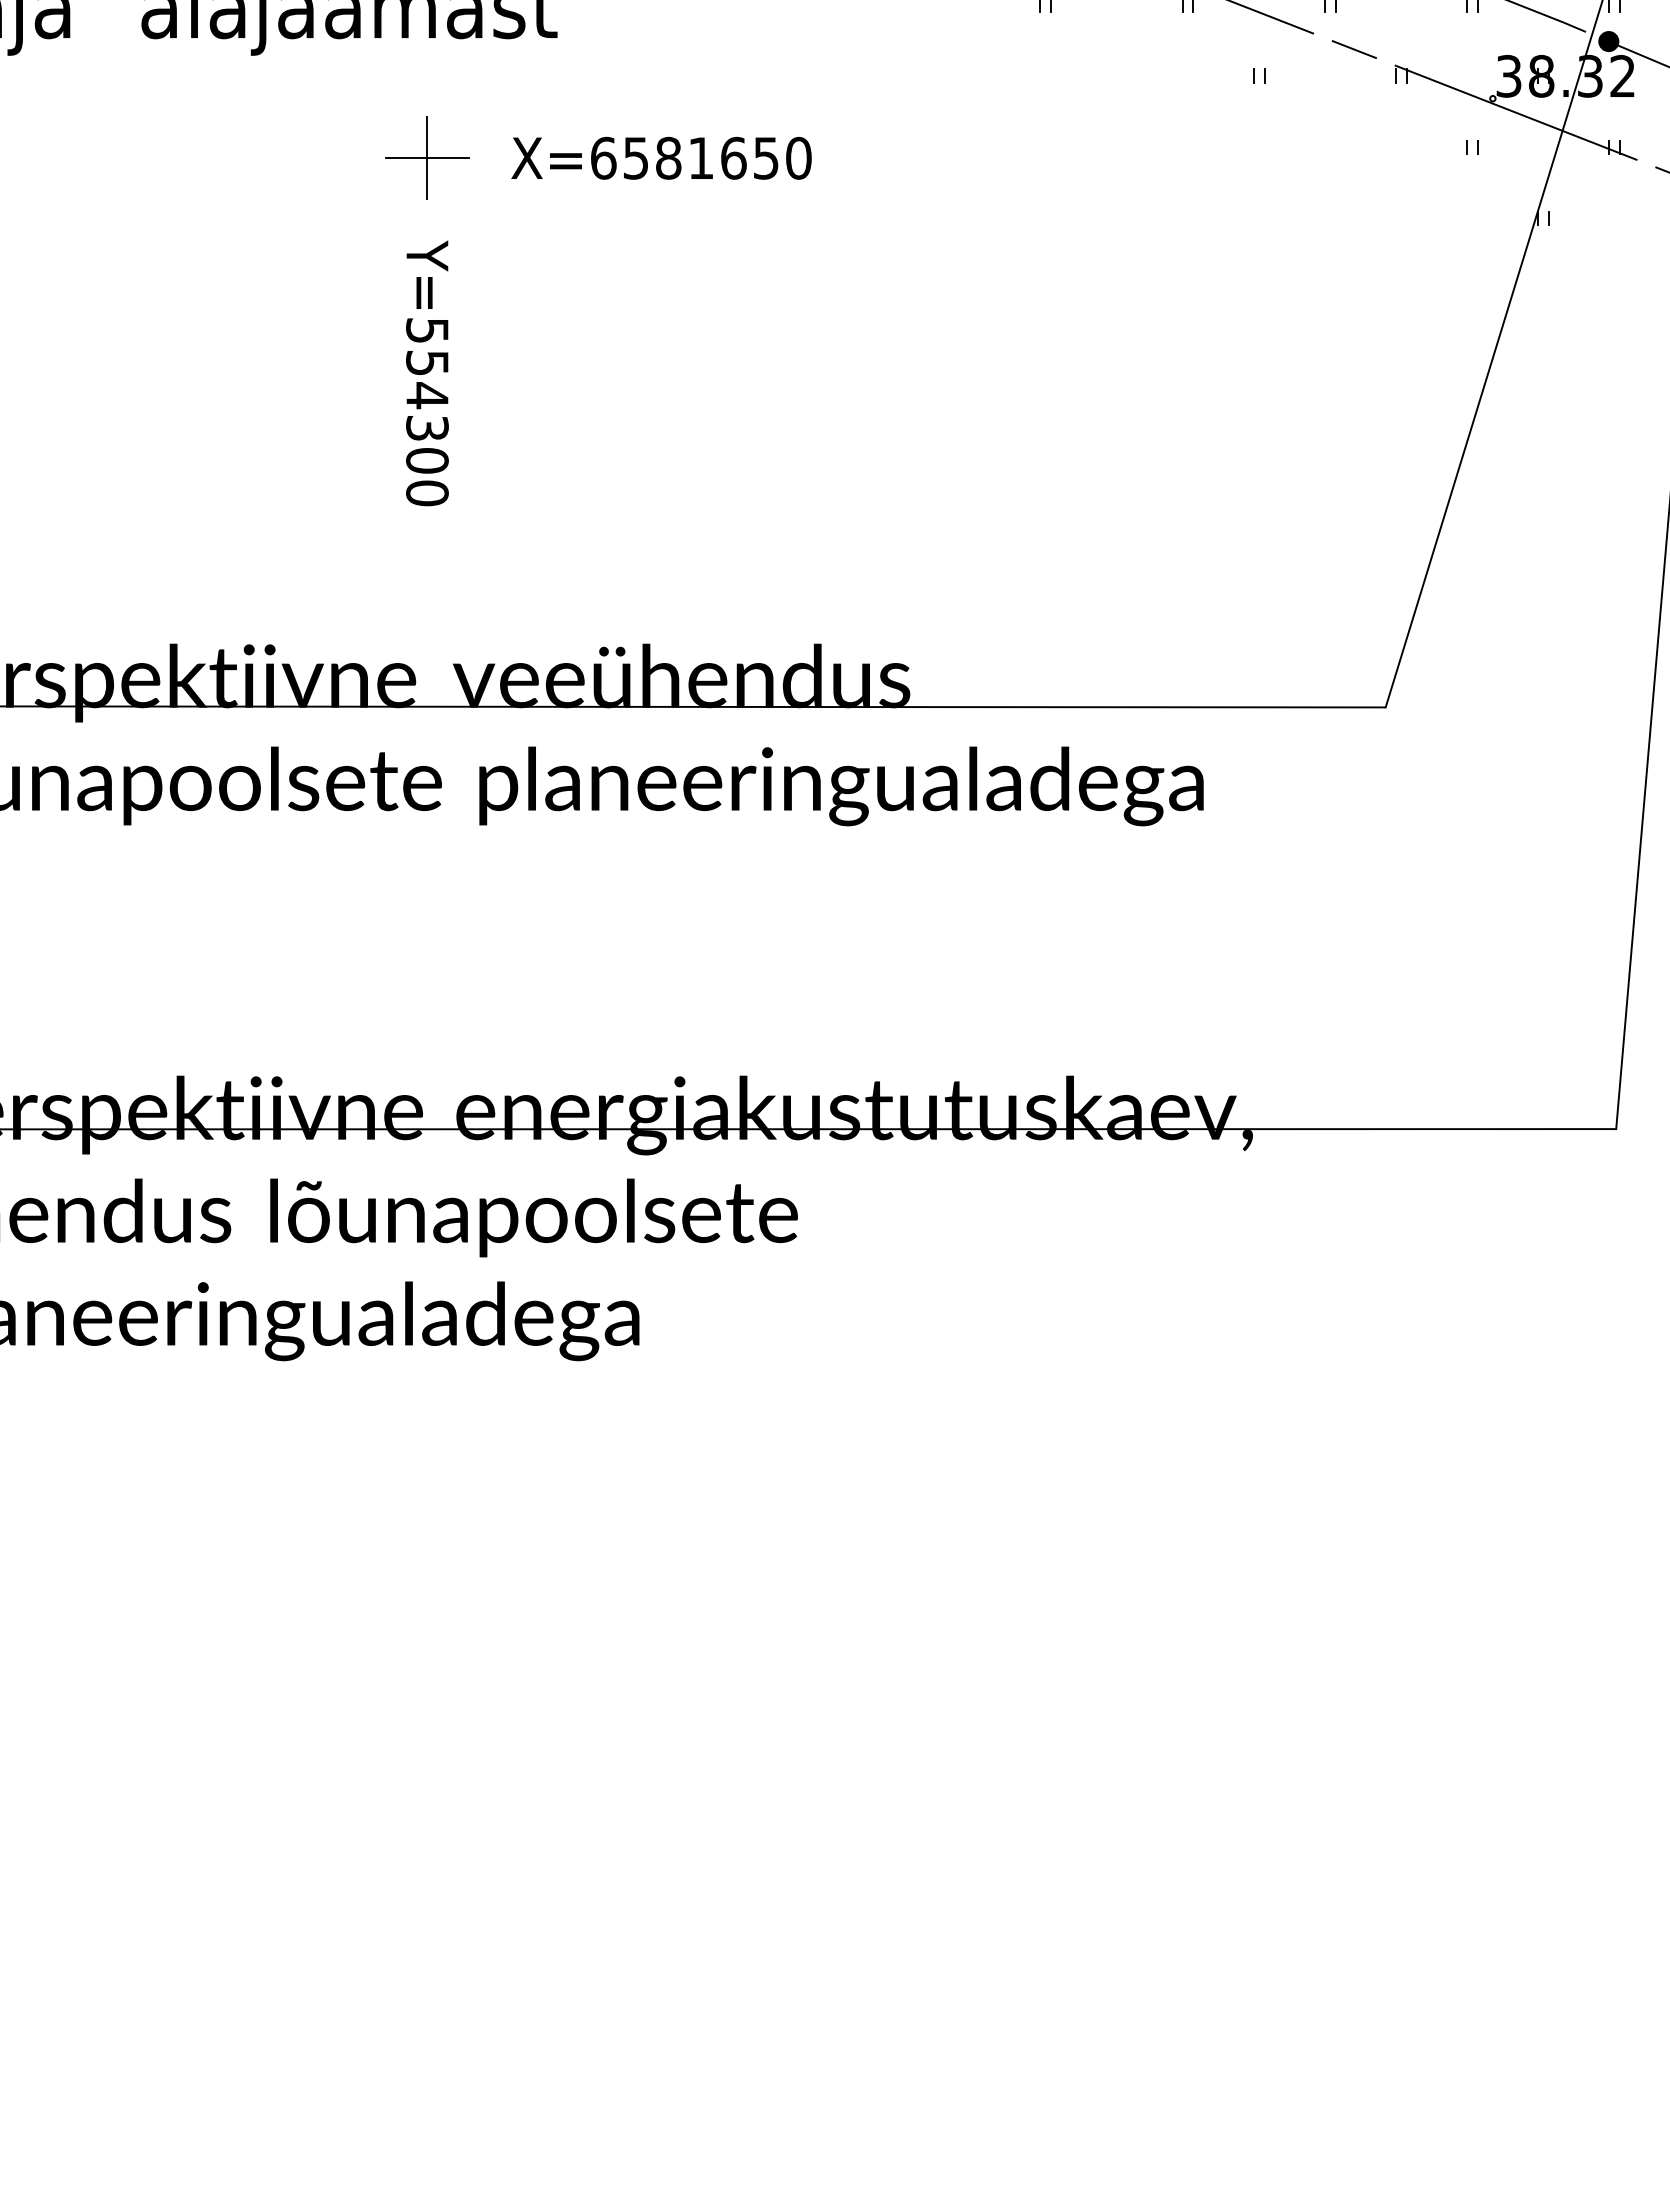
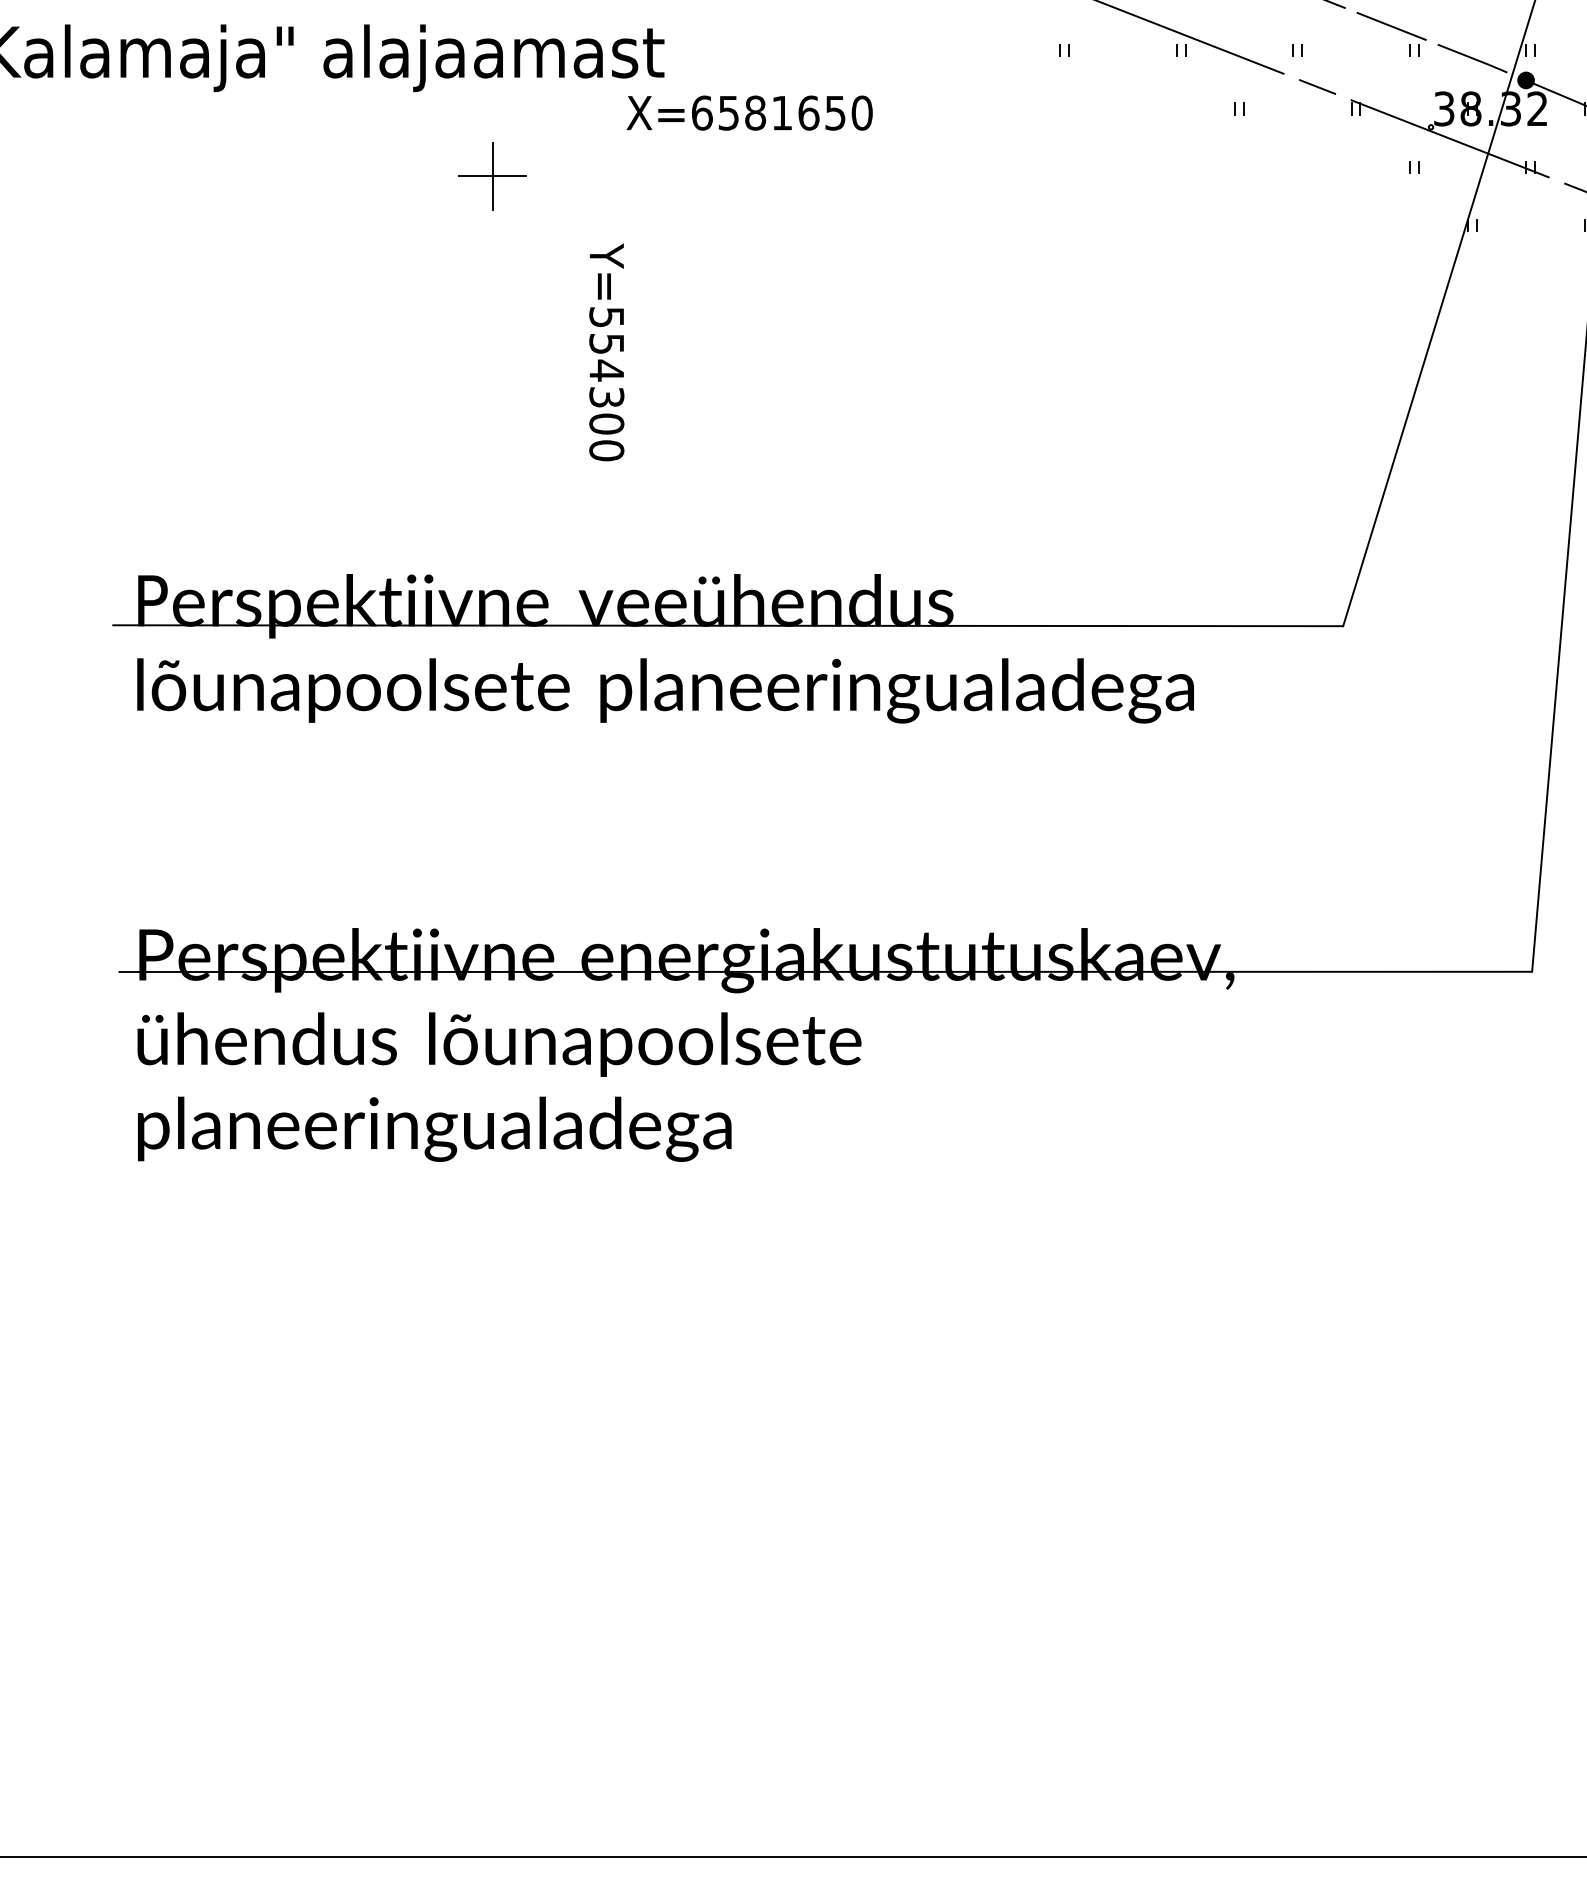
text: (661, 157) -> (749, 112), moved
part: (427, 158) -> (492, 176), moved
text: (427, 373) -> (606, 352), moved

